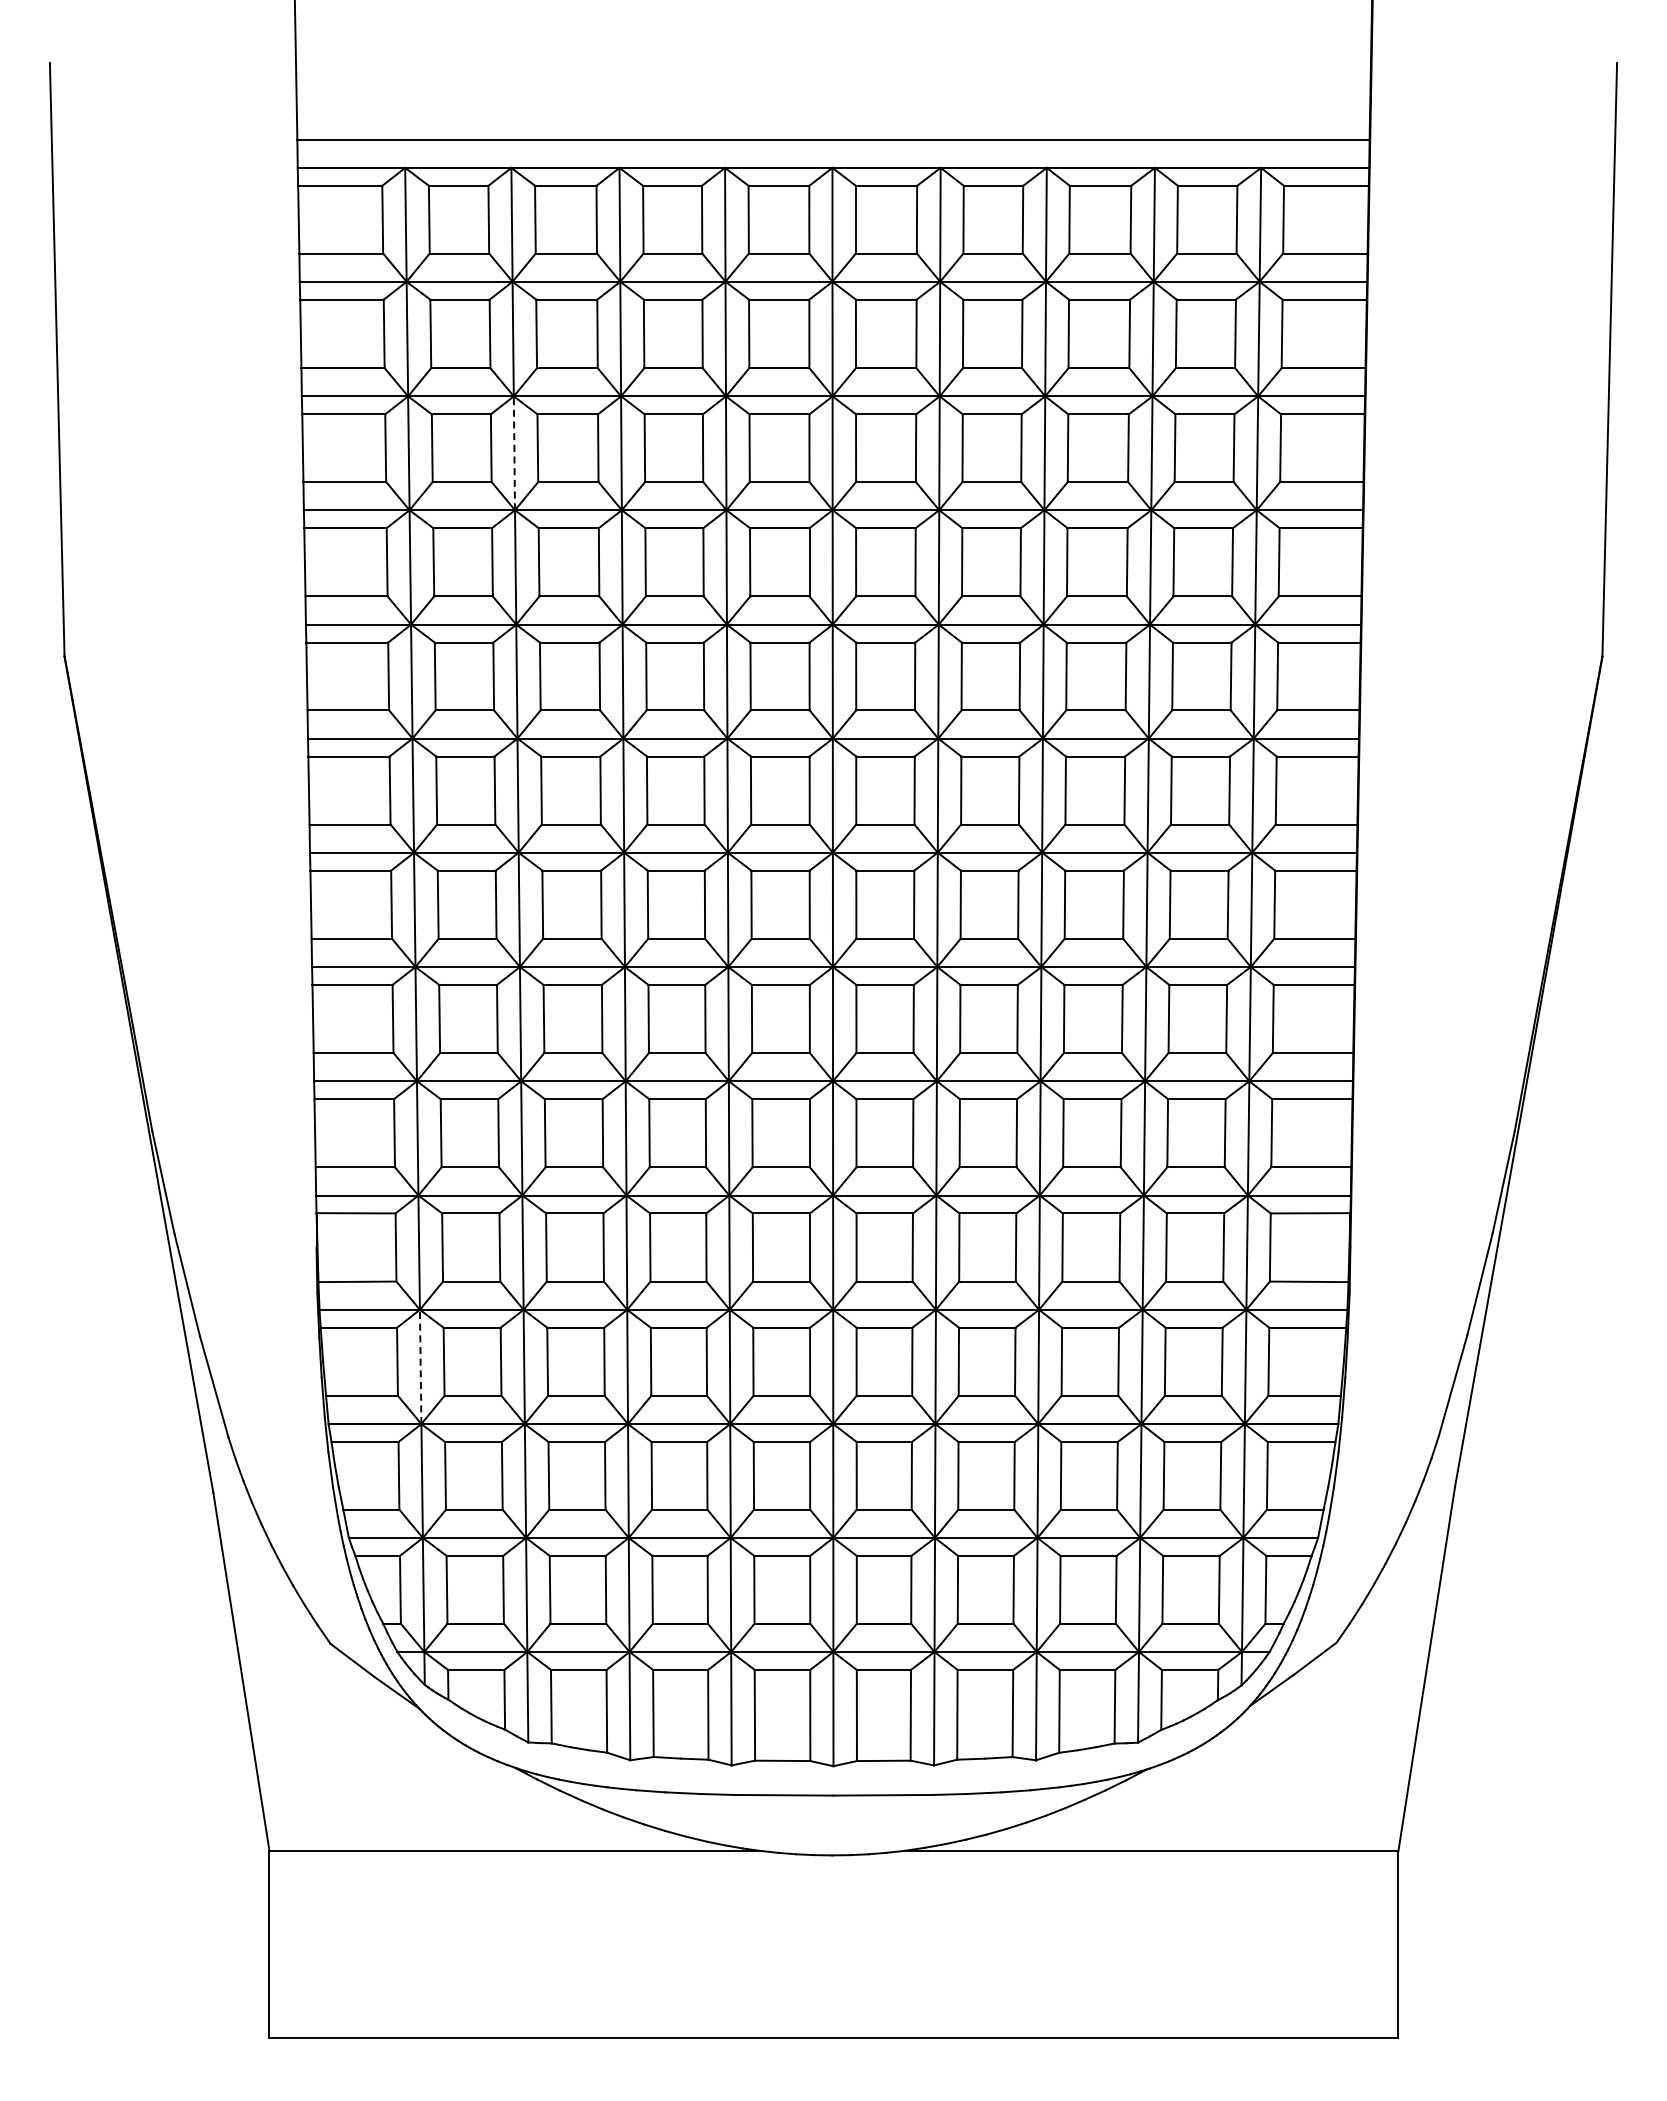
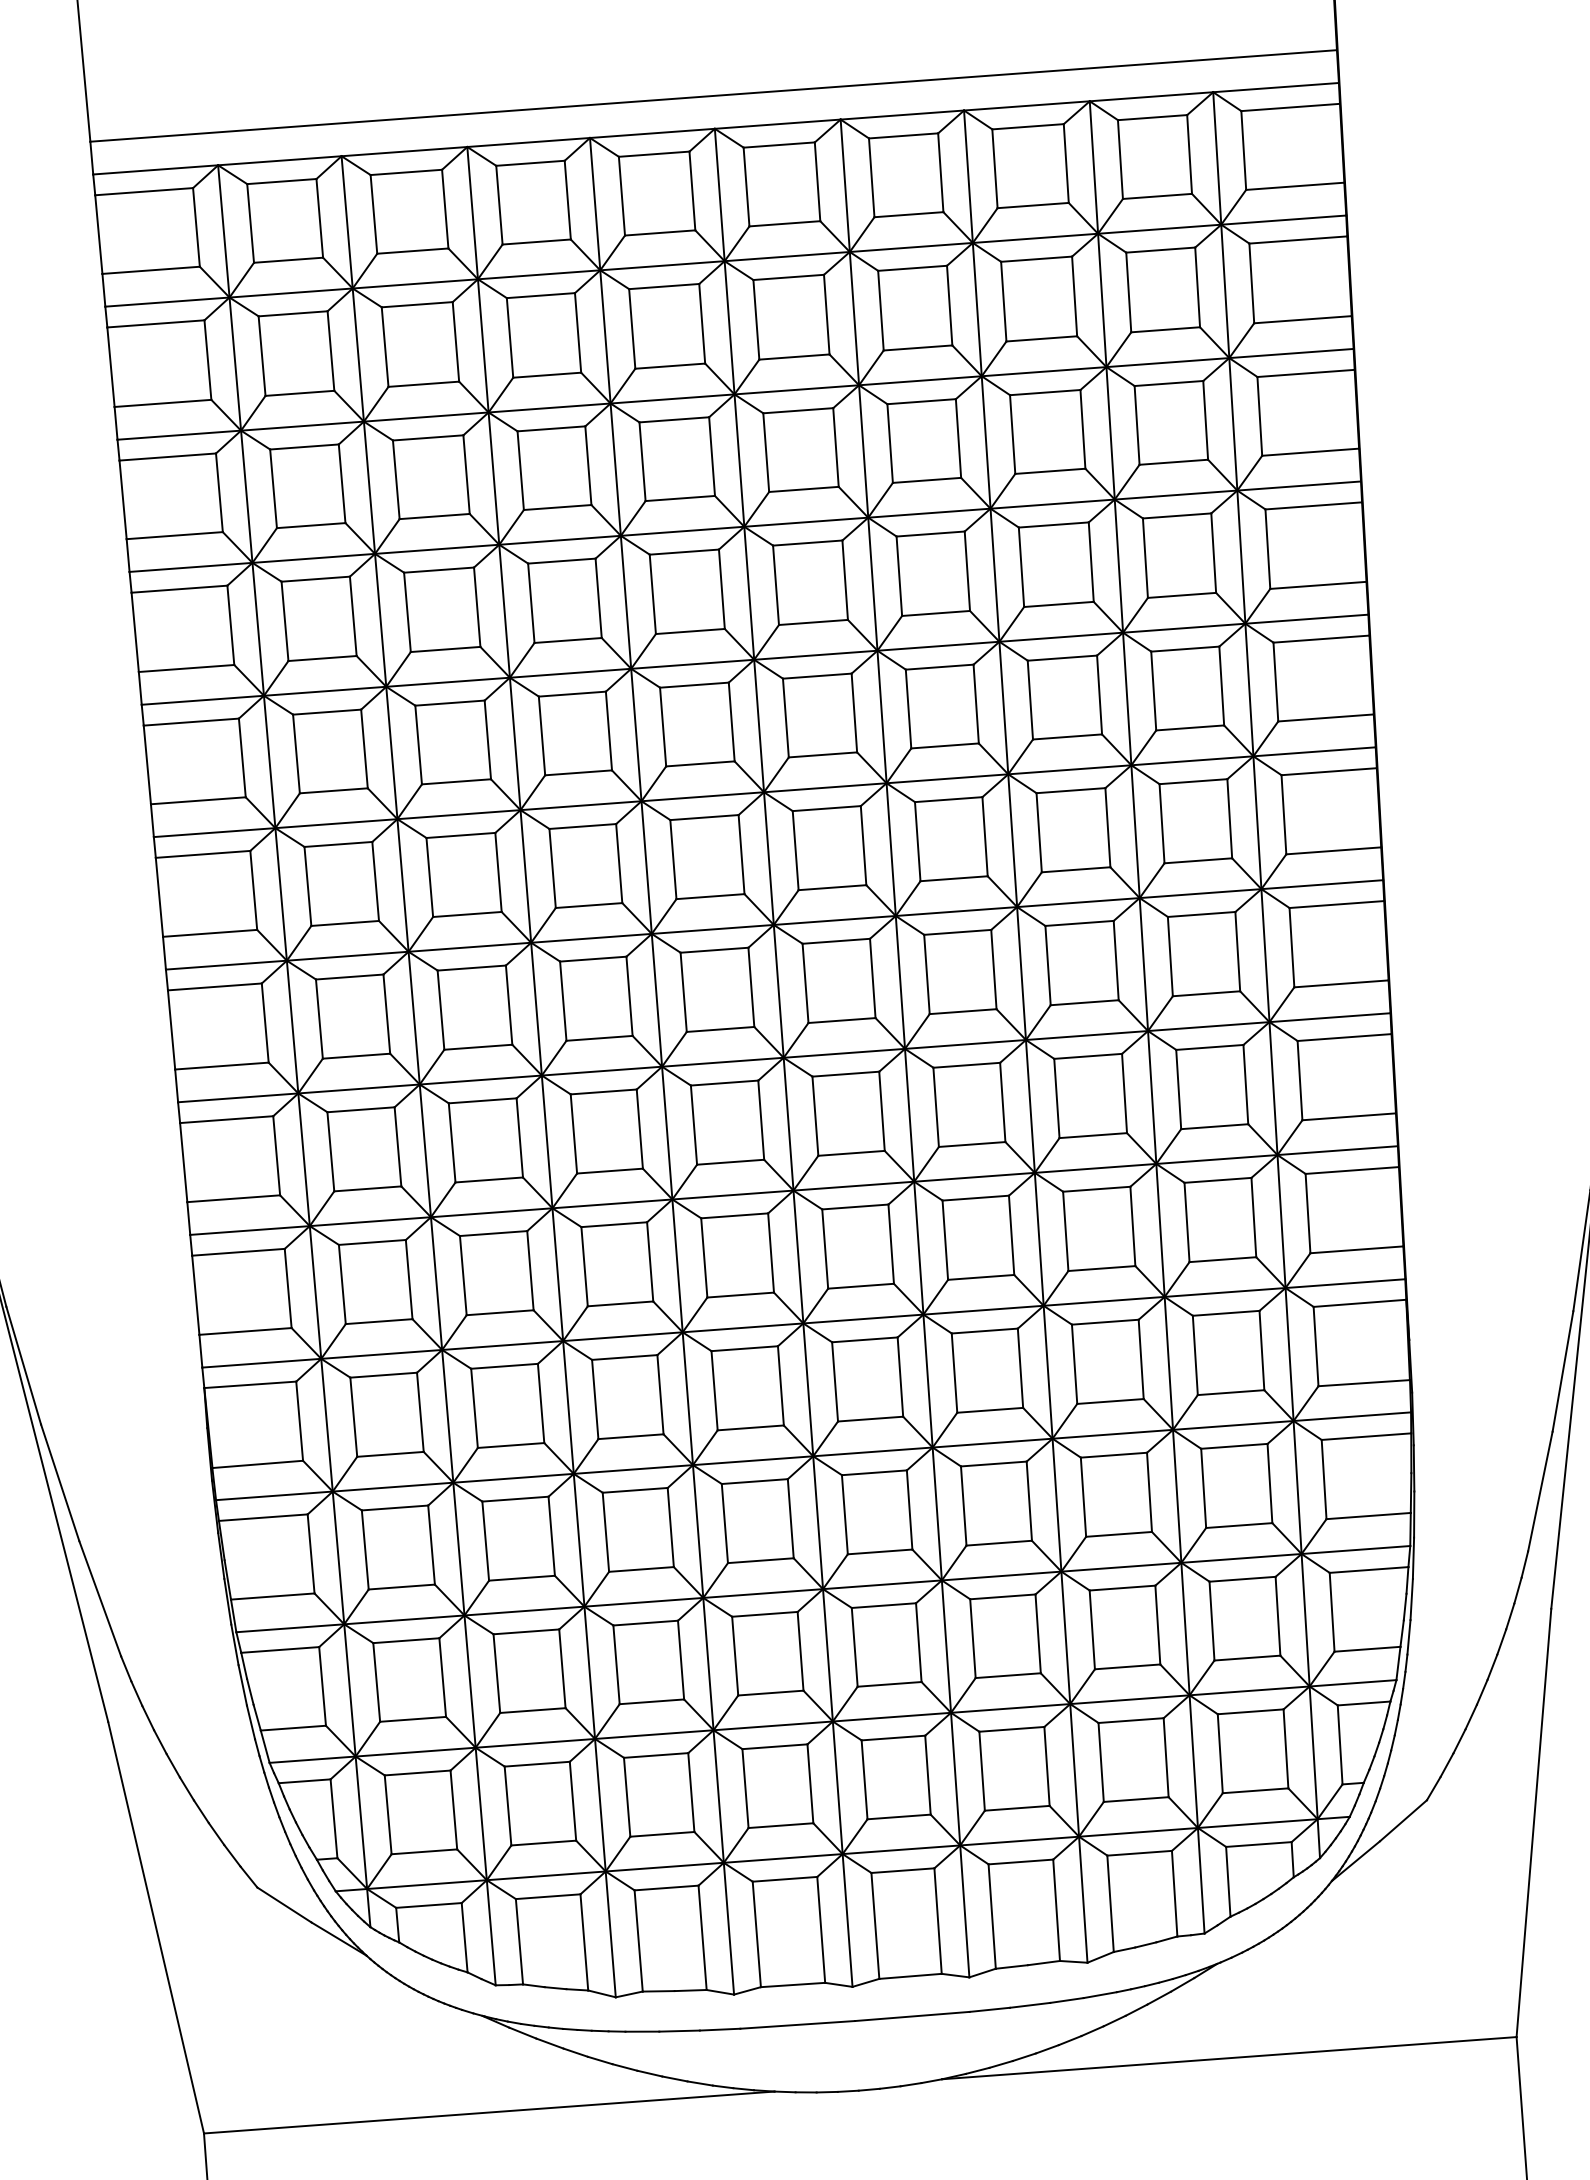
line: (514, 453) -> (369, 487), dashed -> solid
line: (420, 1366) -> (338, 1557), dashed -> solid

